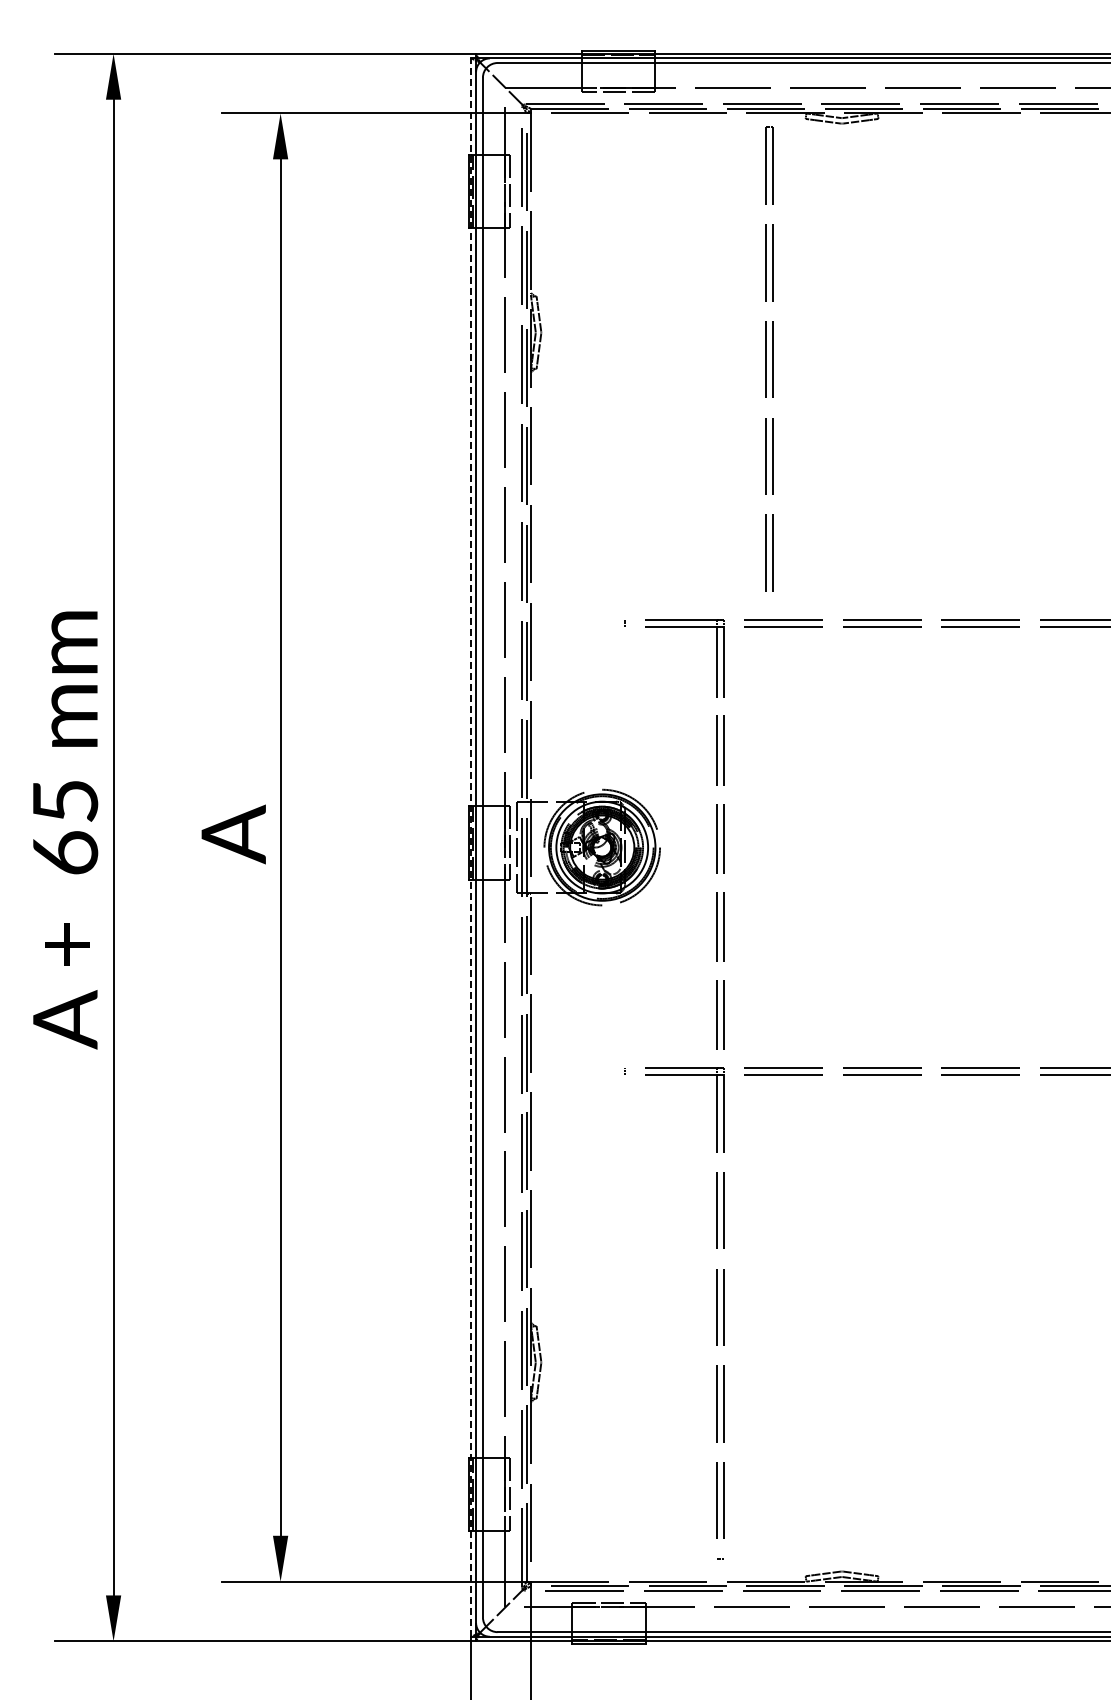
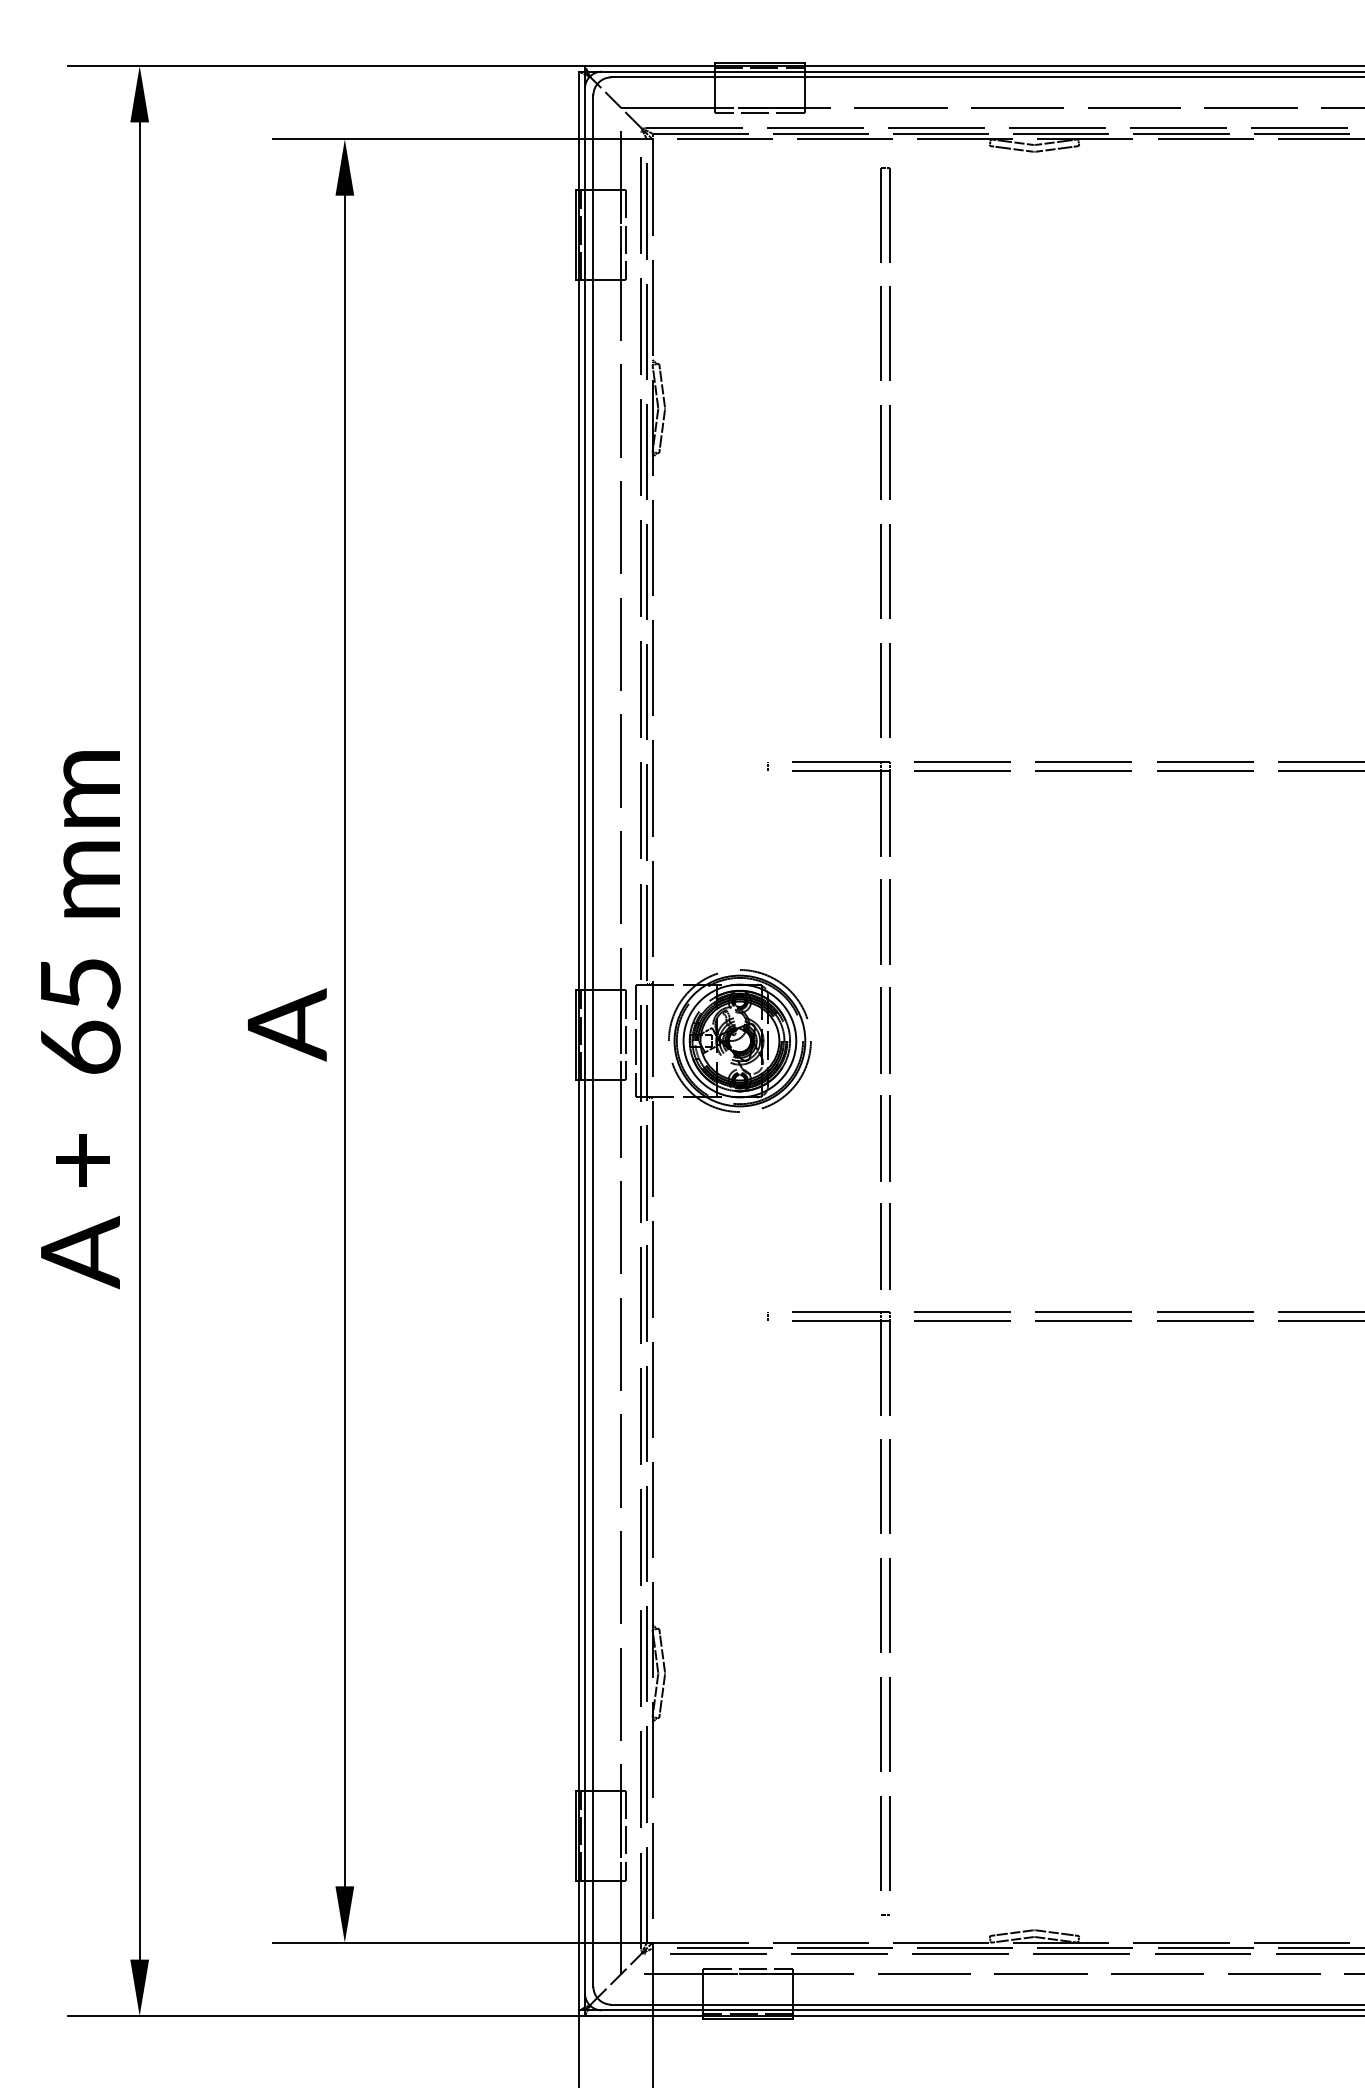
part: (769, 358) -> (885, 451), moved
line: (471, 847) -> (579, 1040), dashed -> solid

